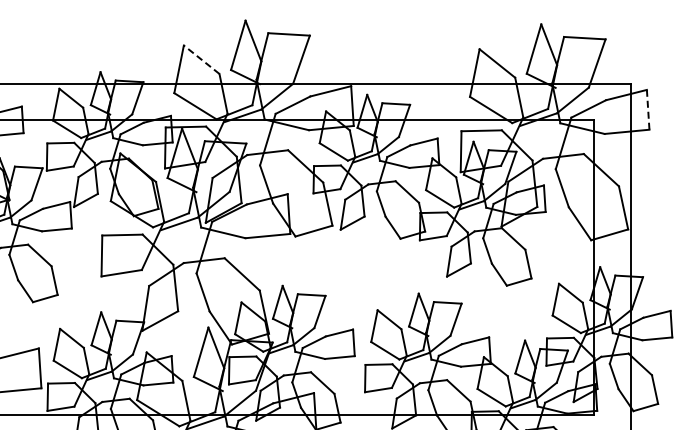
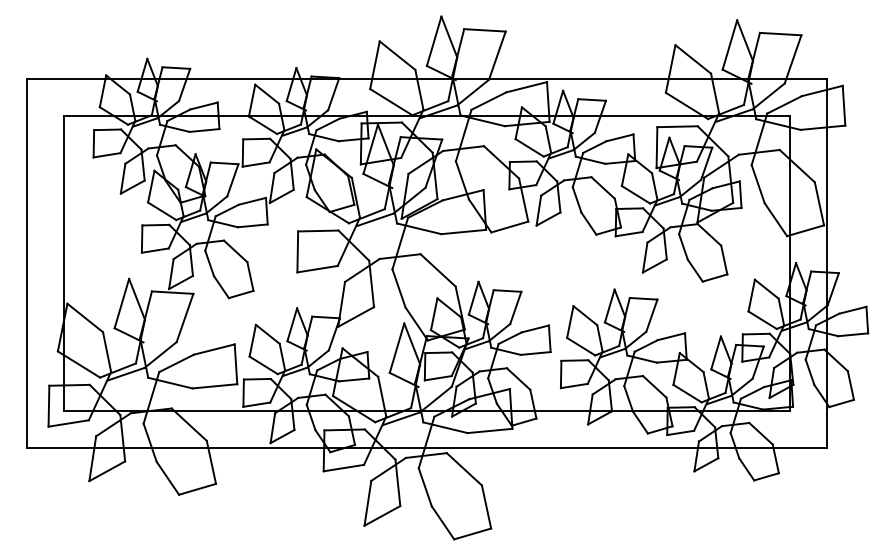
line: (201, 59) -> (397, 55), dashed -> solid
line: (648, 109) -> (844, 105), dashed -> solid

